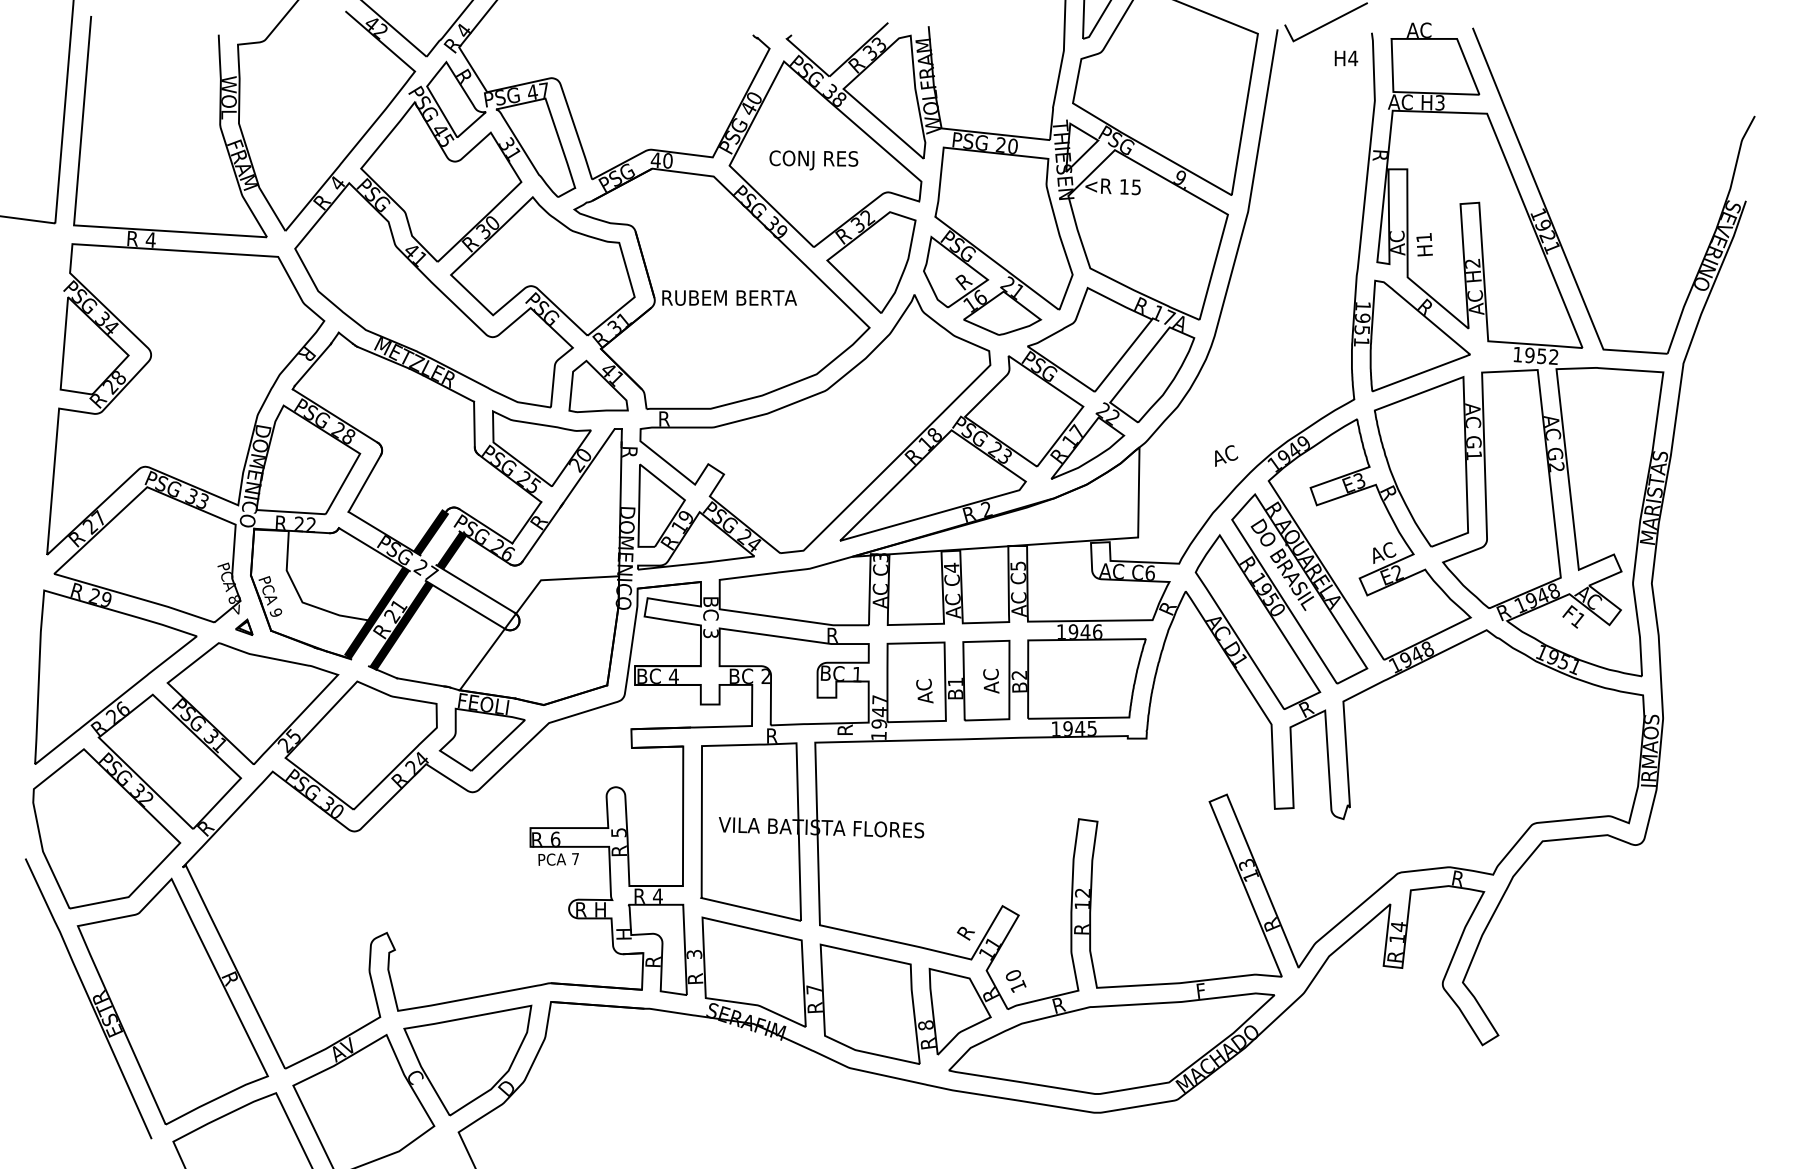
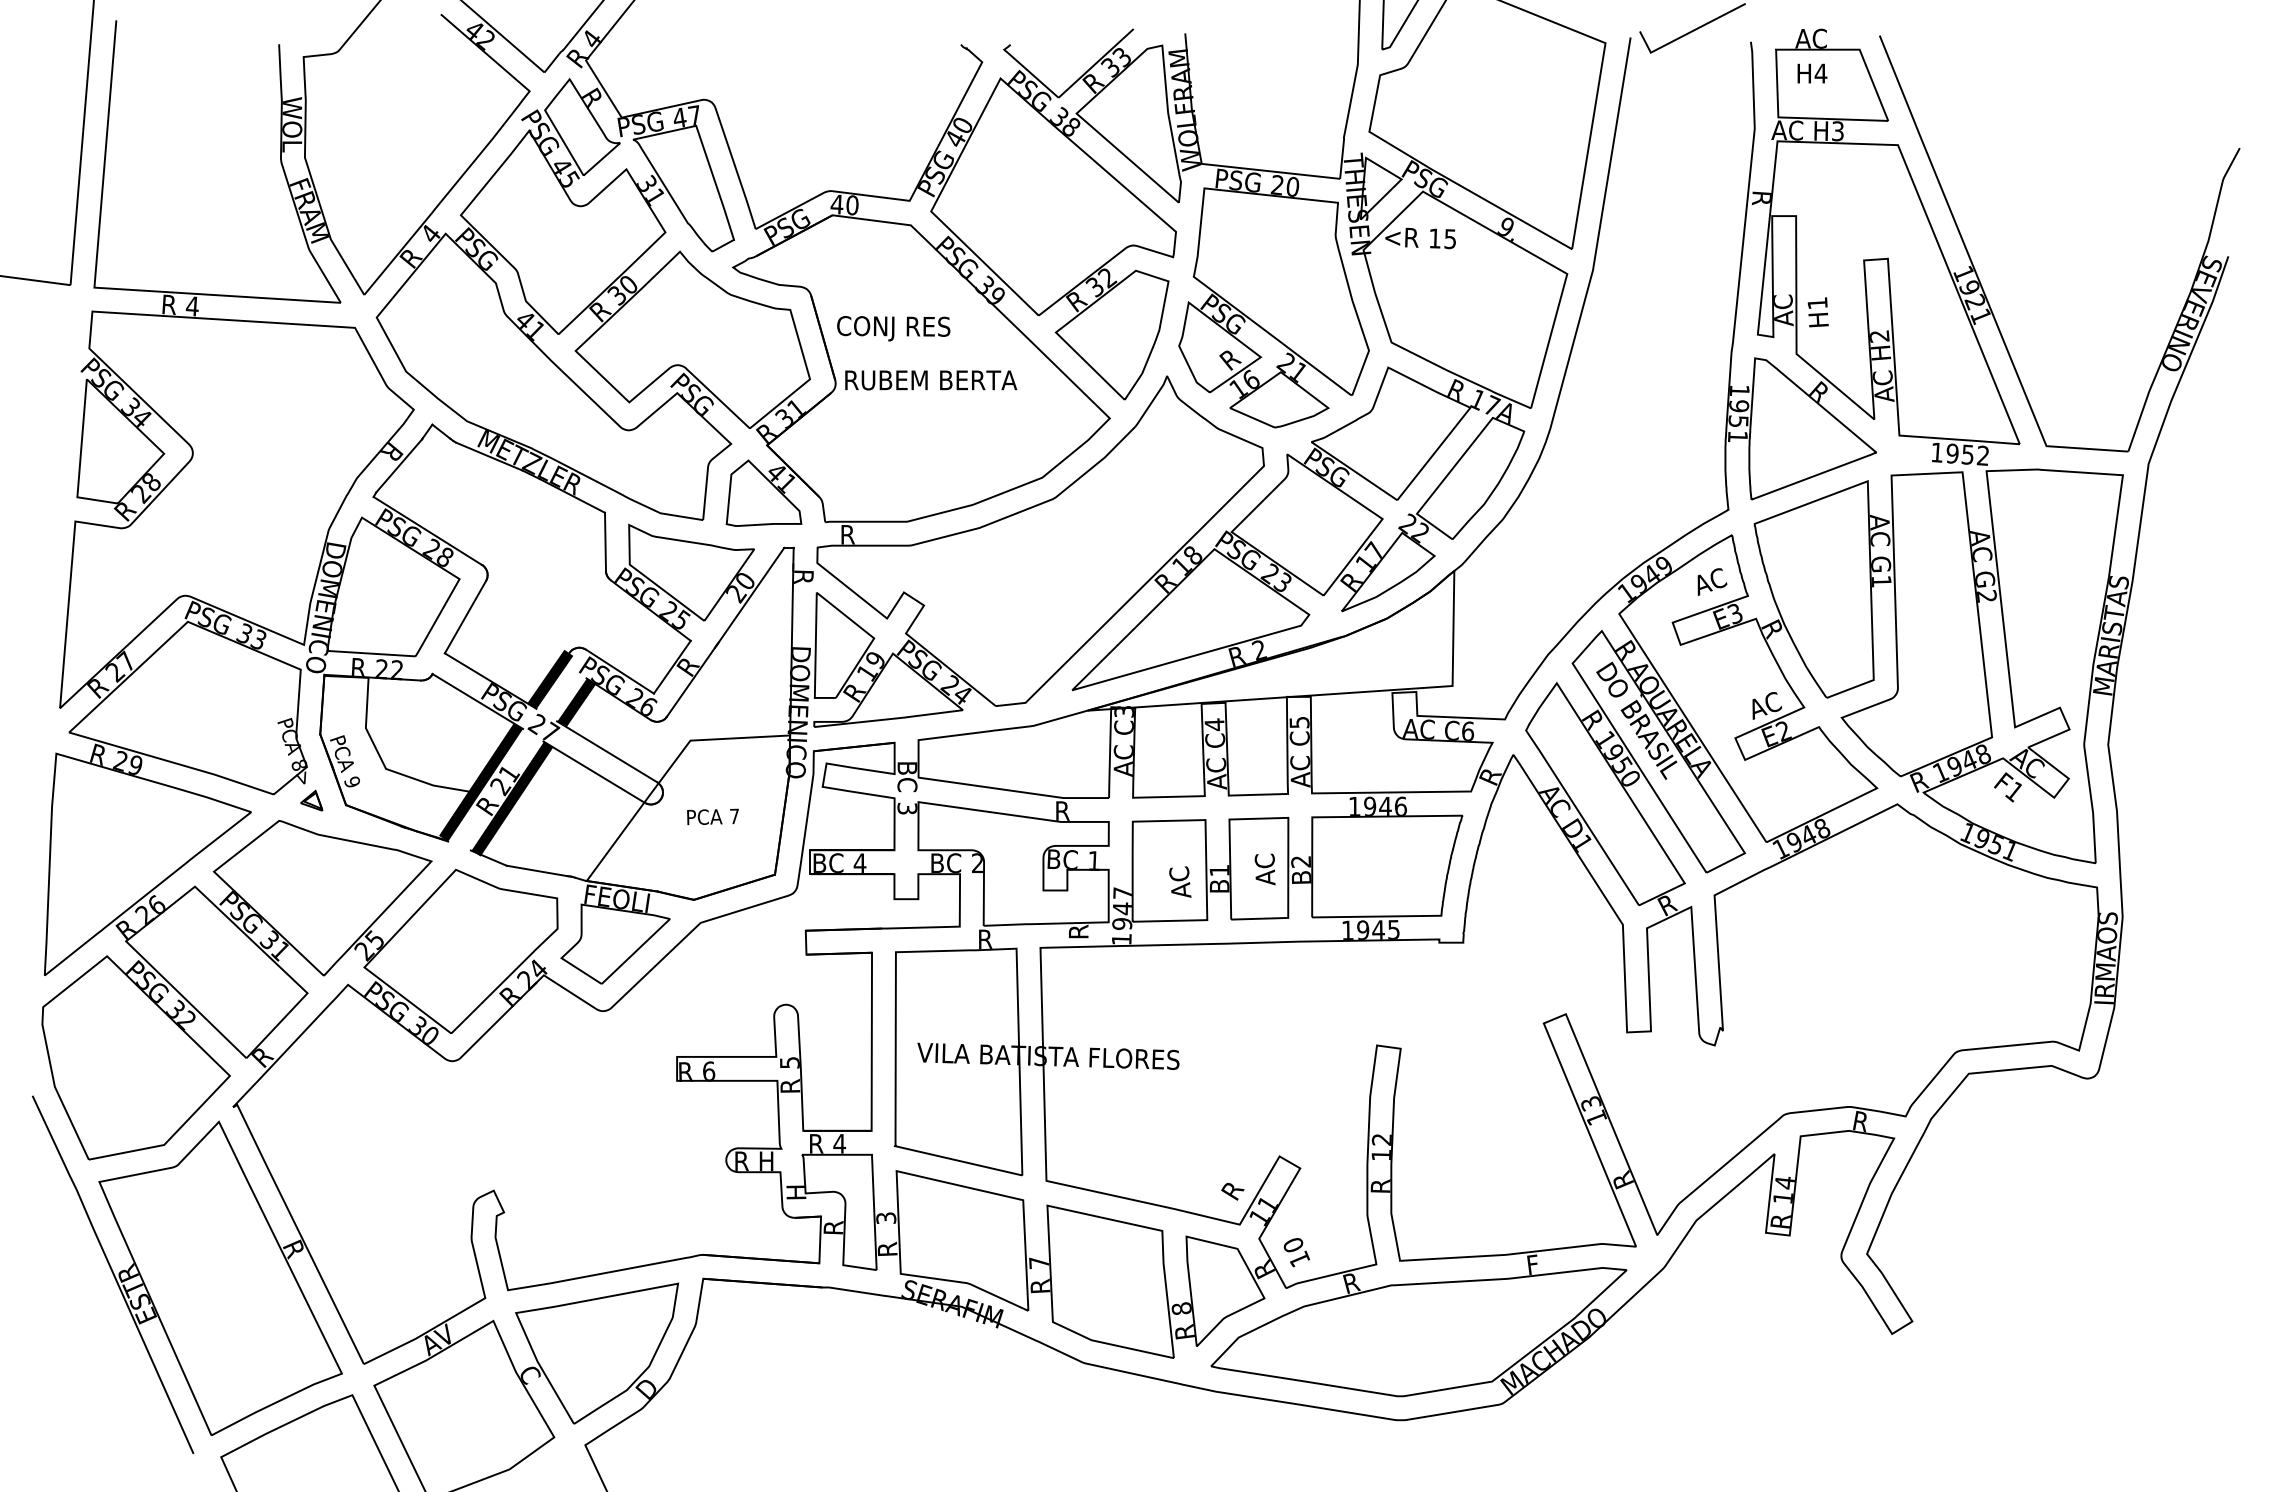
text: (1346, 58) -> (1812, 73), moved
text: (813, 160) -> (893, 328), moved
text: (1226, 455) -> (1712, 581), moved
text: (558, 859) -> (712, 816), moved

